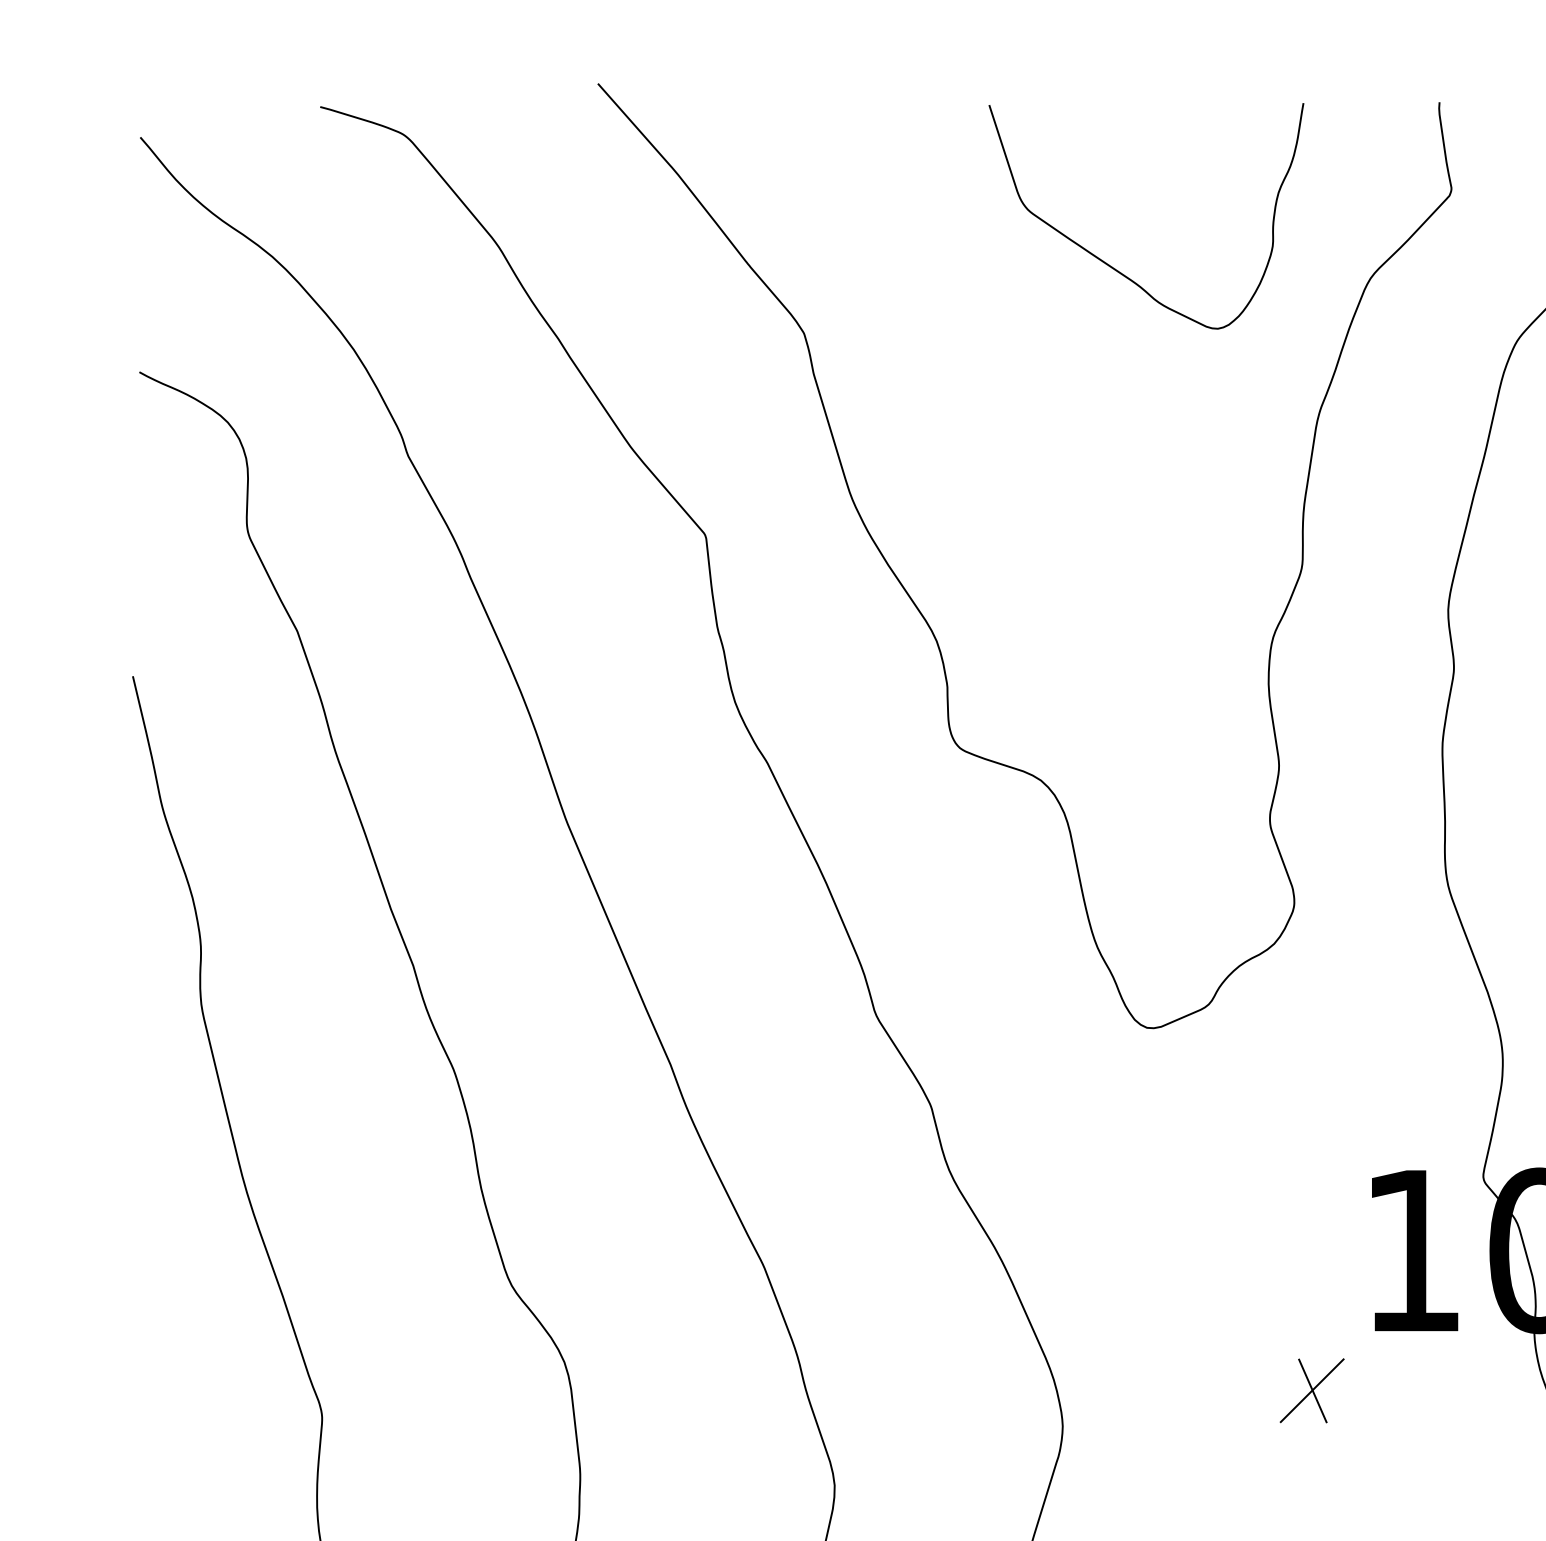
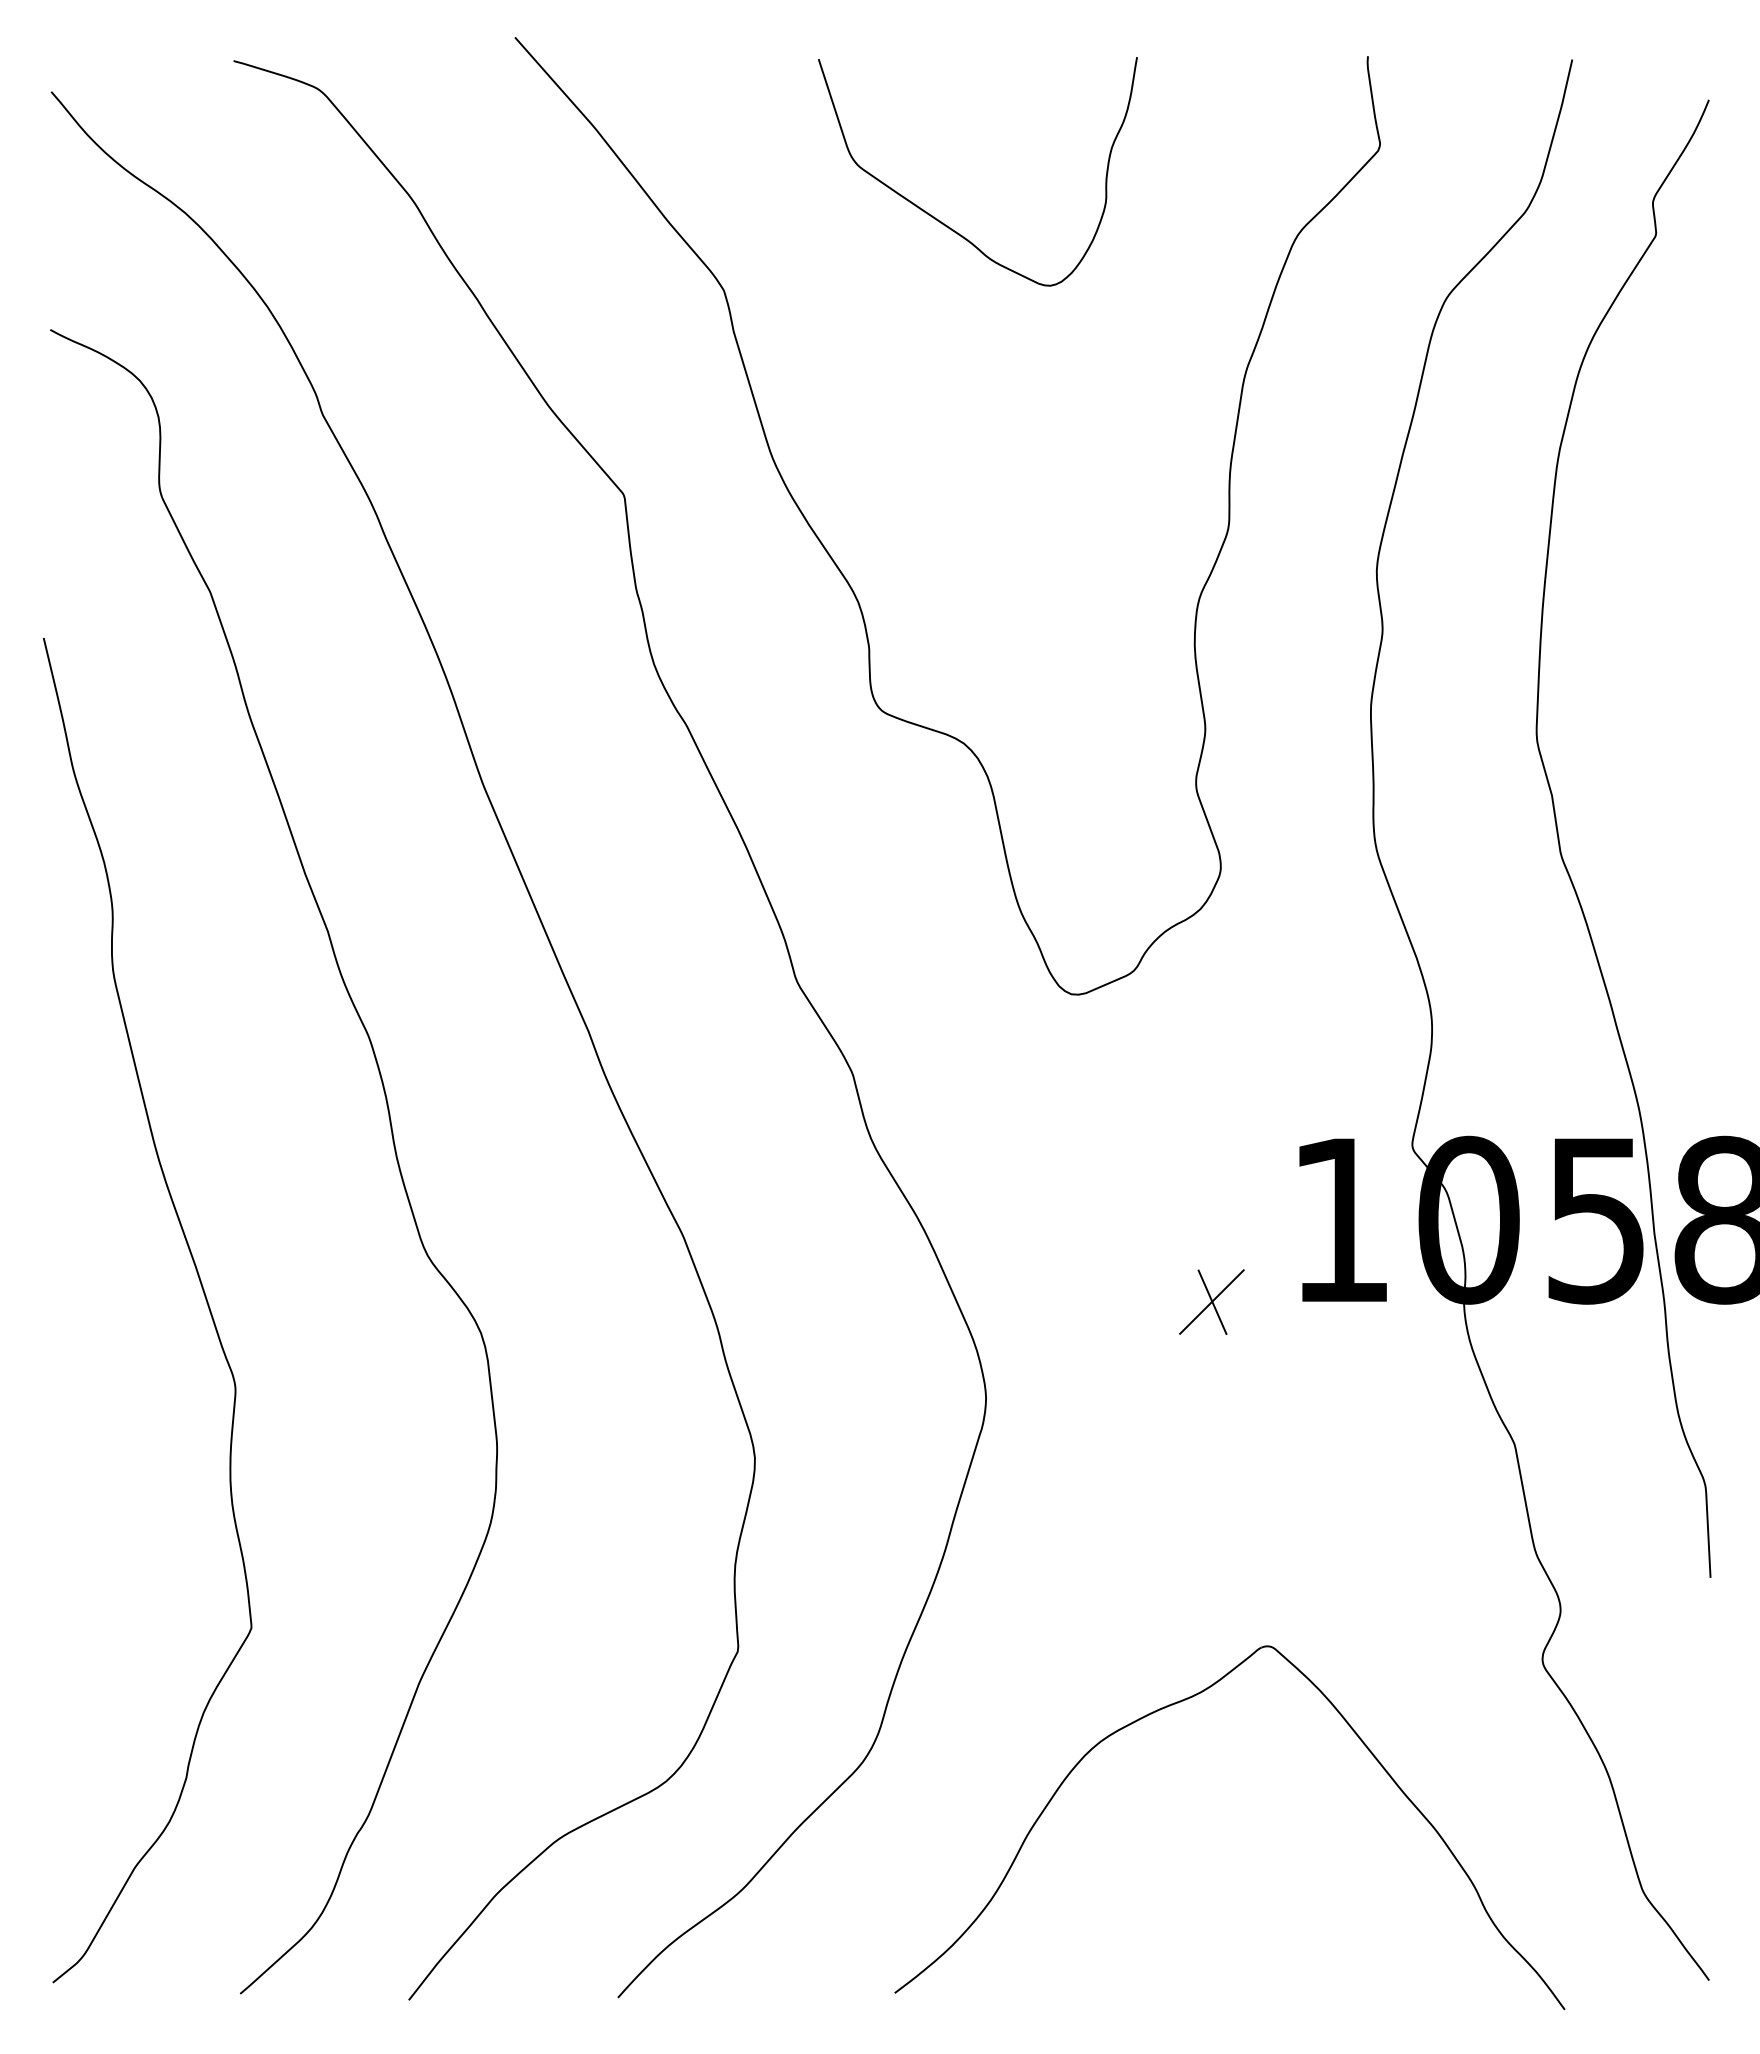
curve: (1112, 266) -> (943, 222), moved
part: (1311, 1390) -> (1211, 1301), moved

